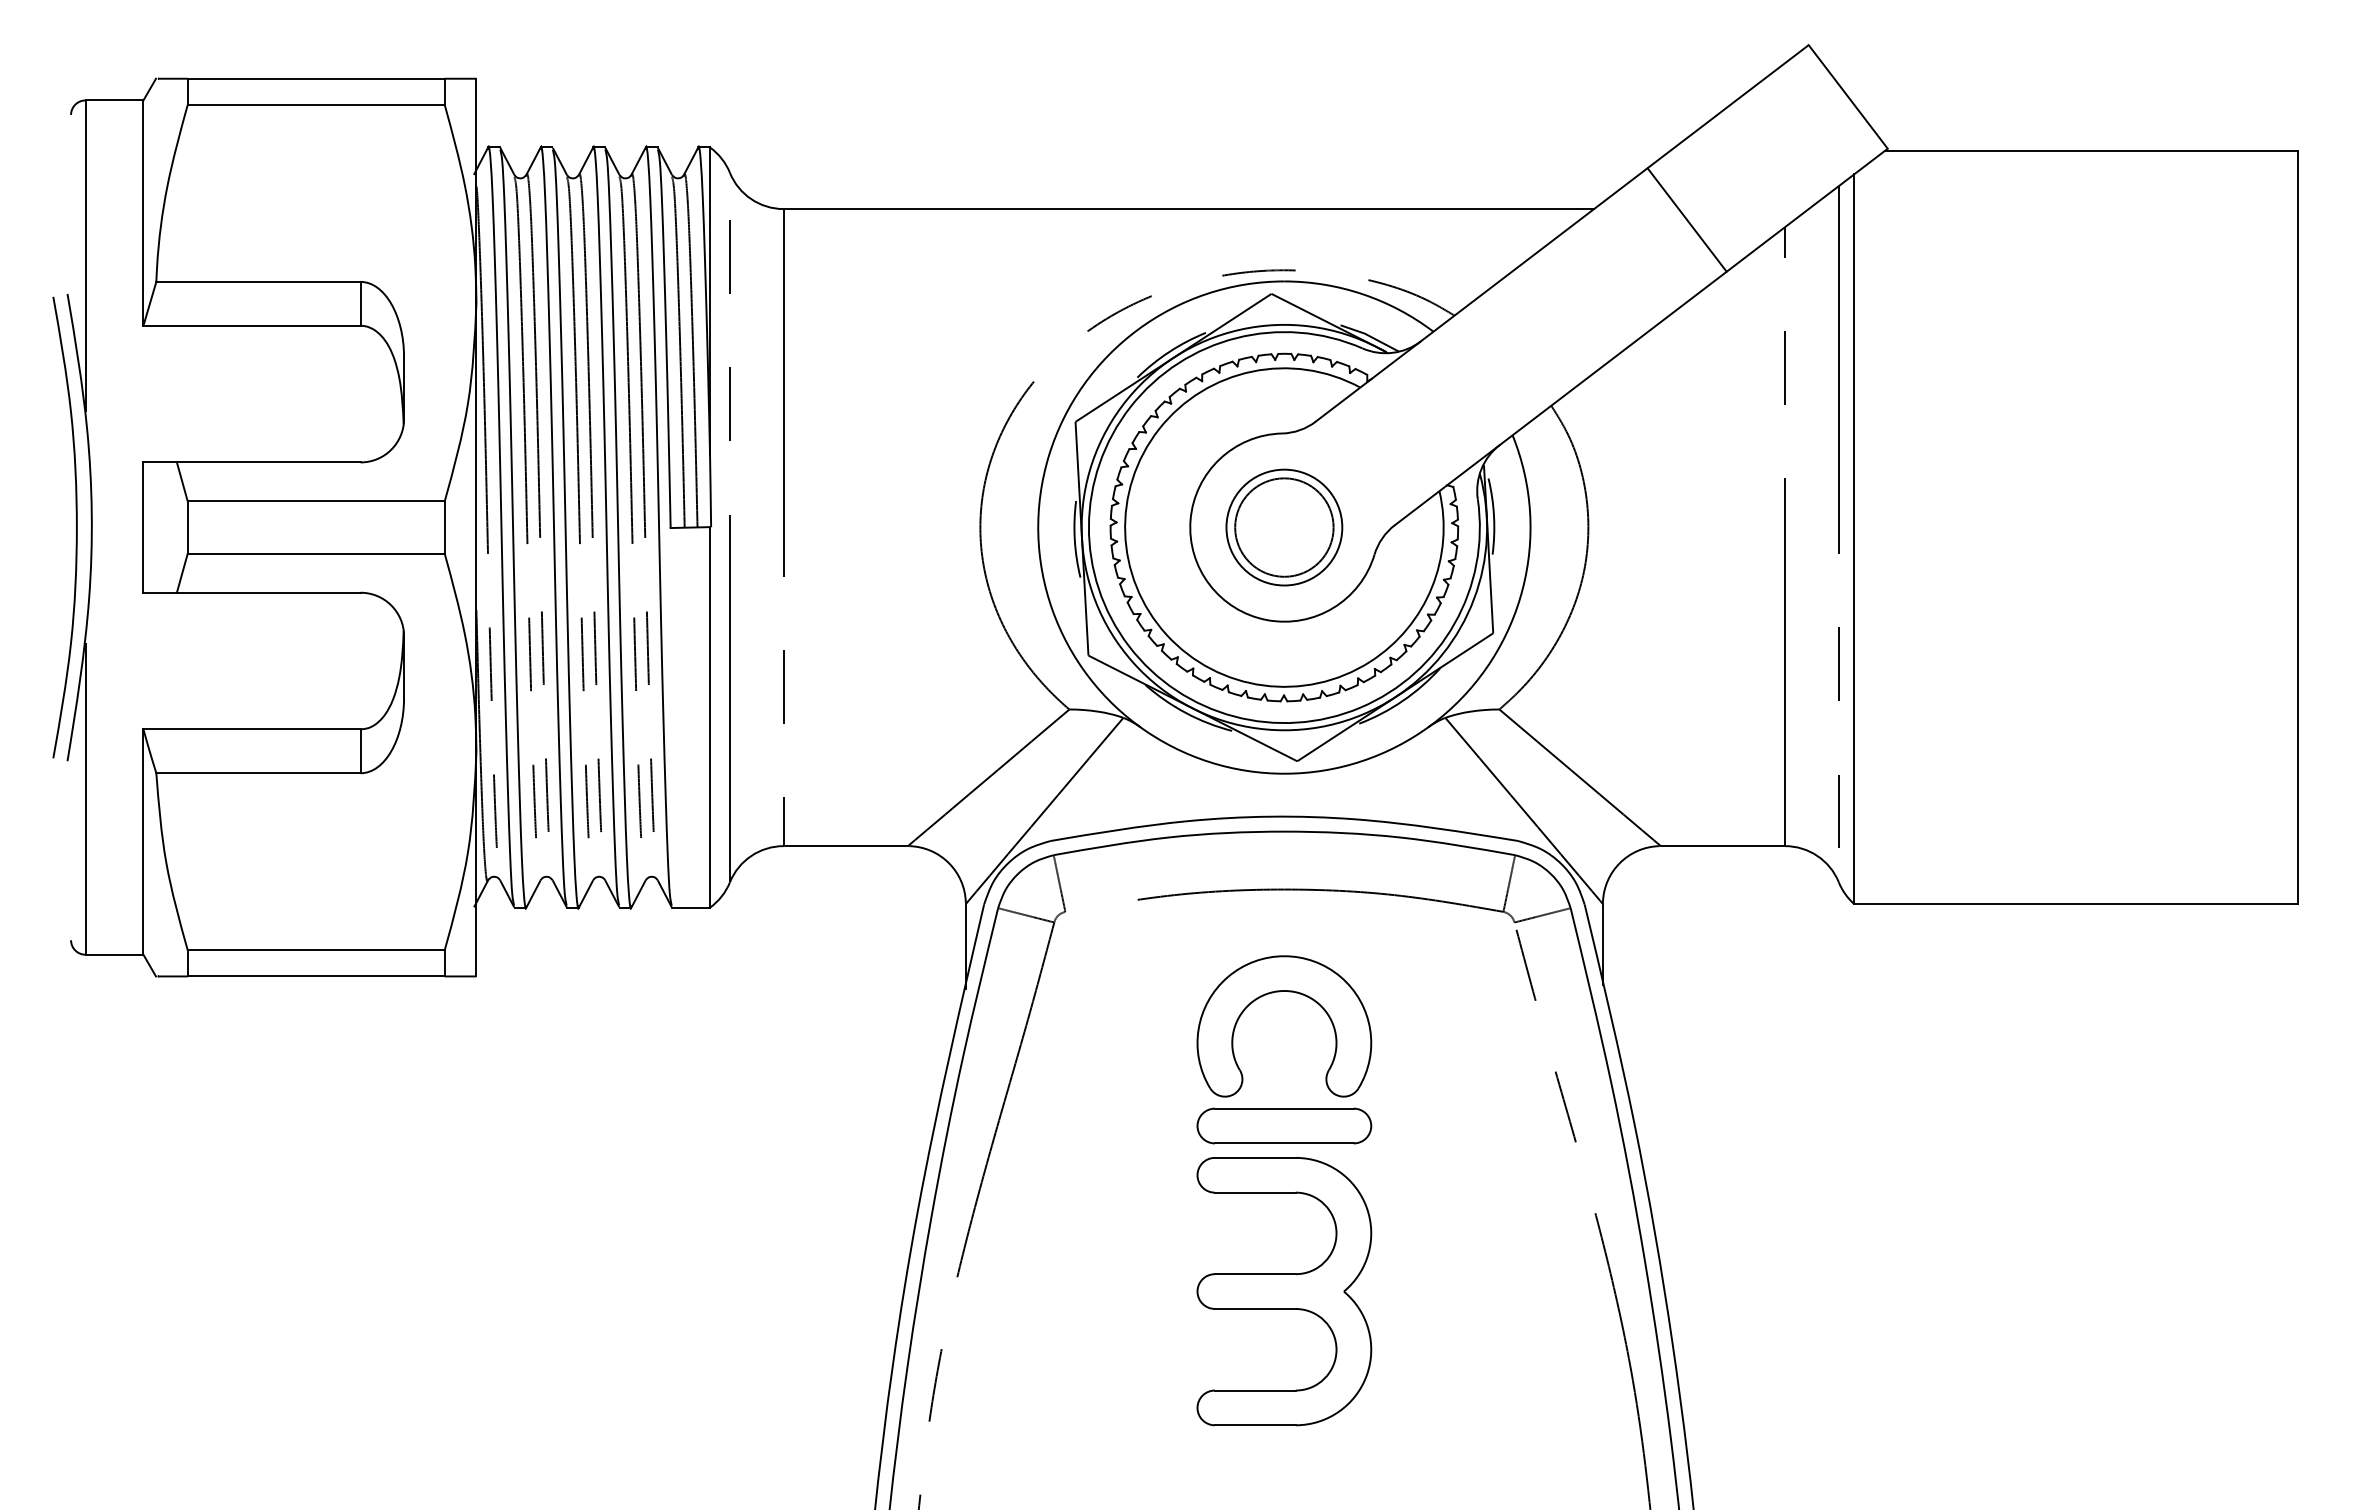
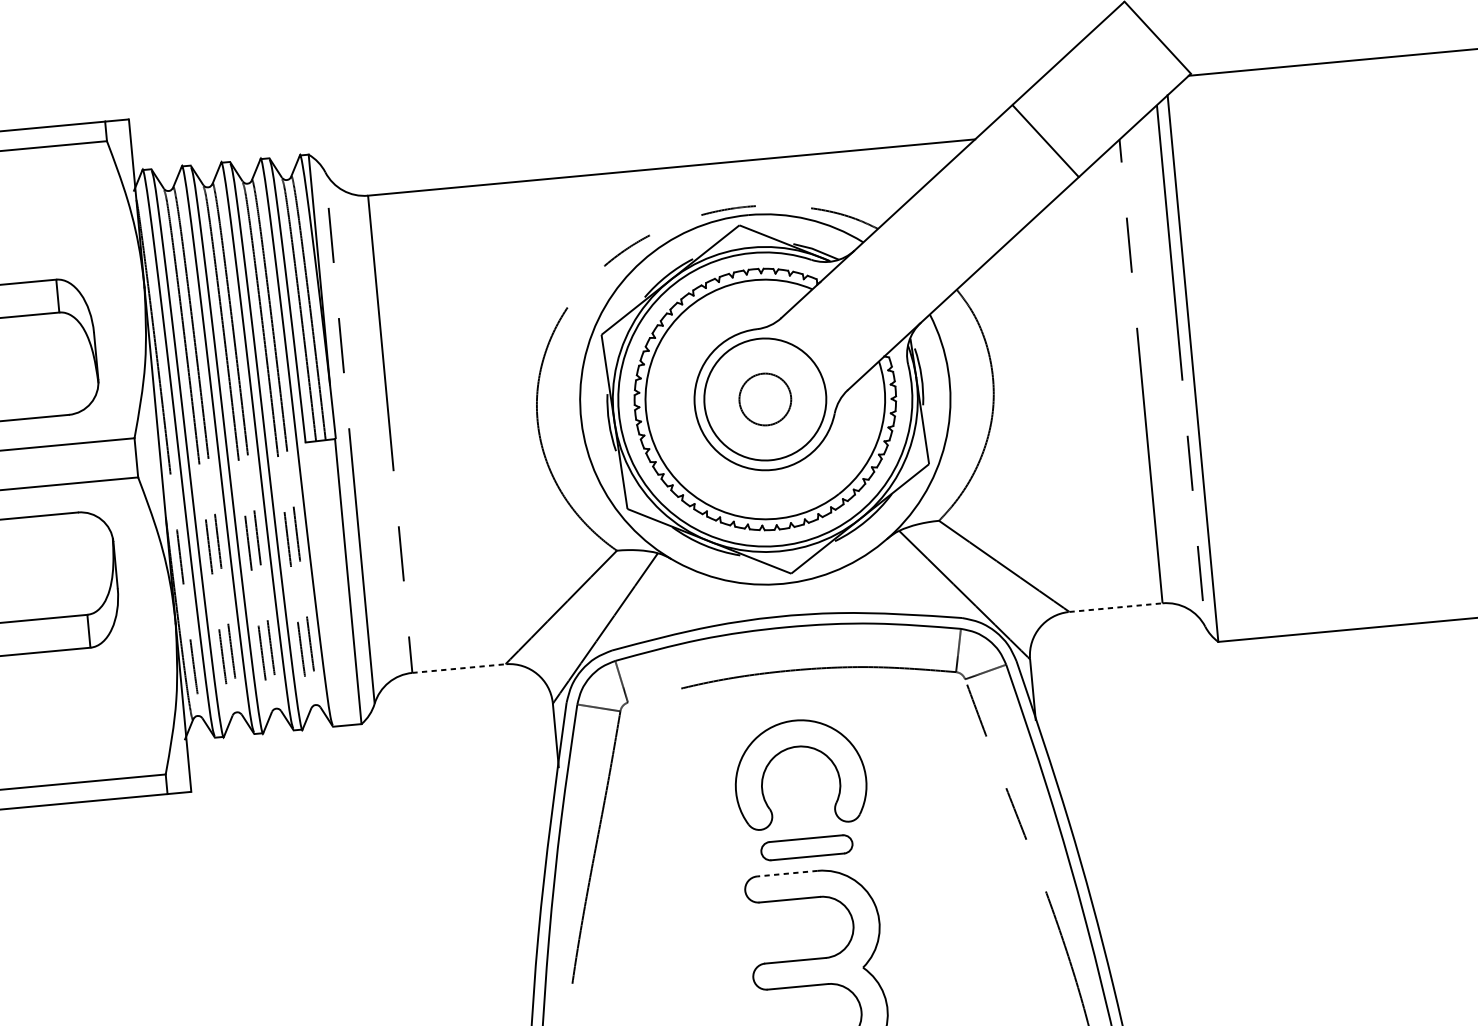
circle: (1284, 527) -> (765, 399), size x0.7
circle: (1284, 527) -> (765, 399), size x1.4
line: (846, 846) -> (459, 668), solid -> dashed
line: (1723, 846) -> (1116, 607), solid -> dashed
part: (1284, 1125) -> (806, 847), size x0.7
line: (1254, 1157) -> (786, 873), solid -> dashed

